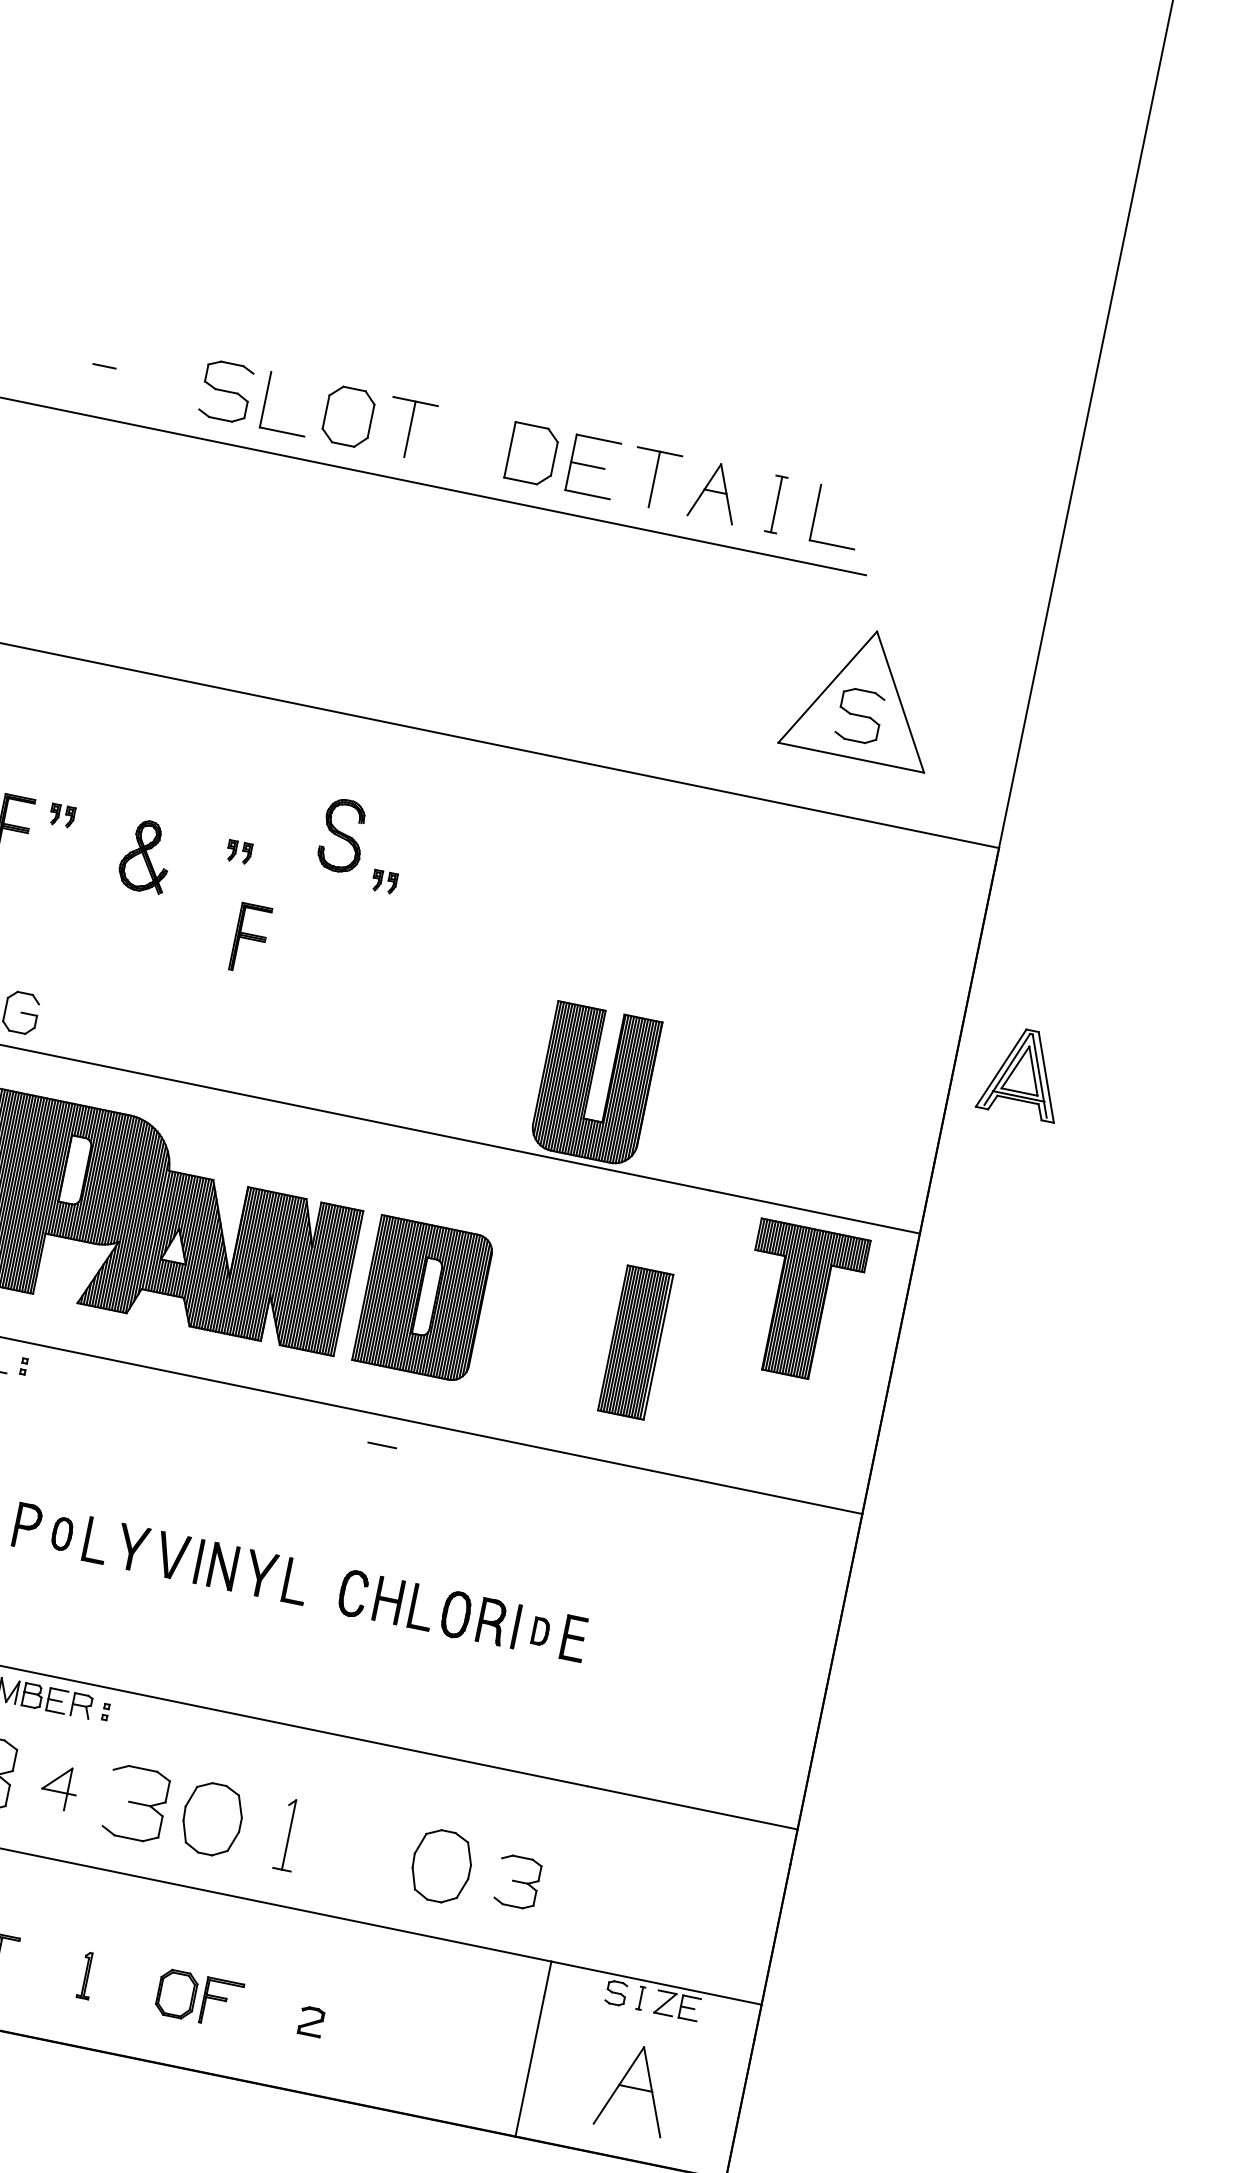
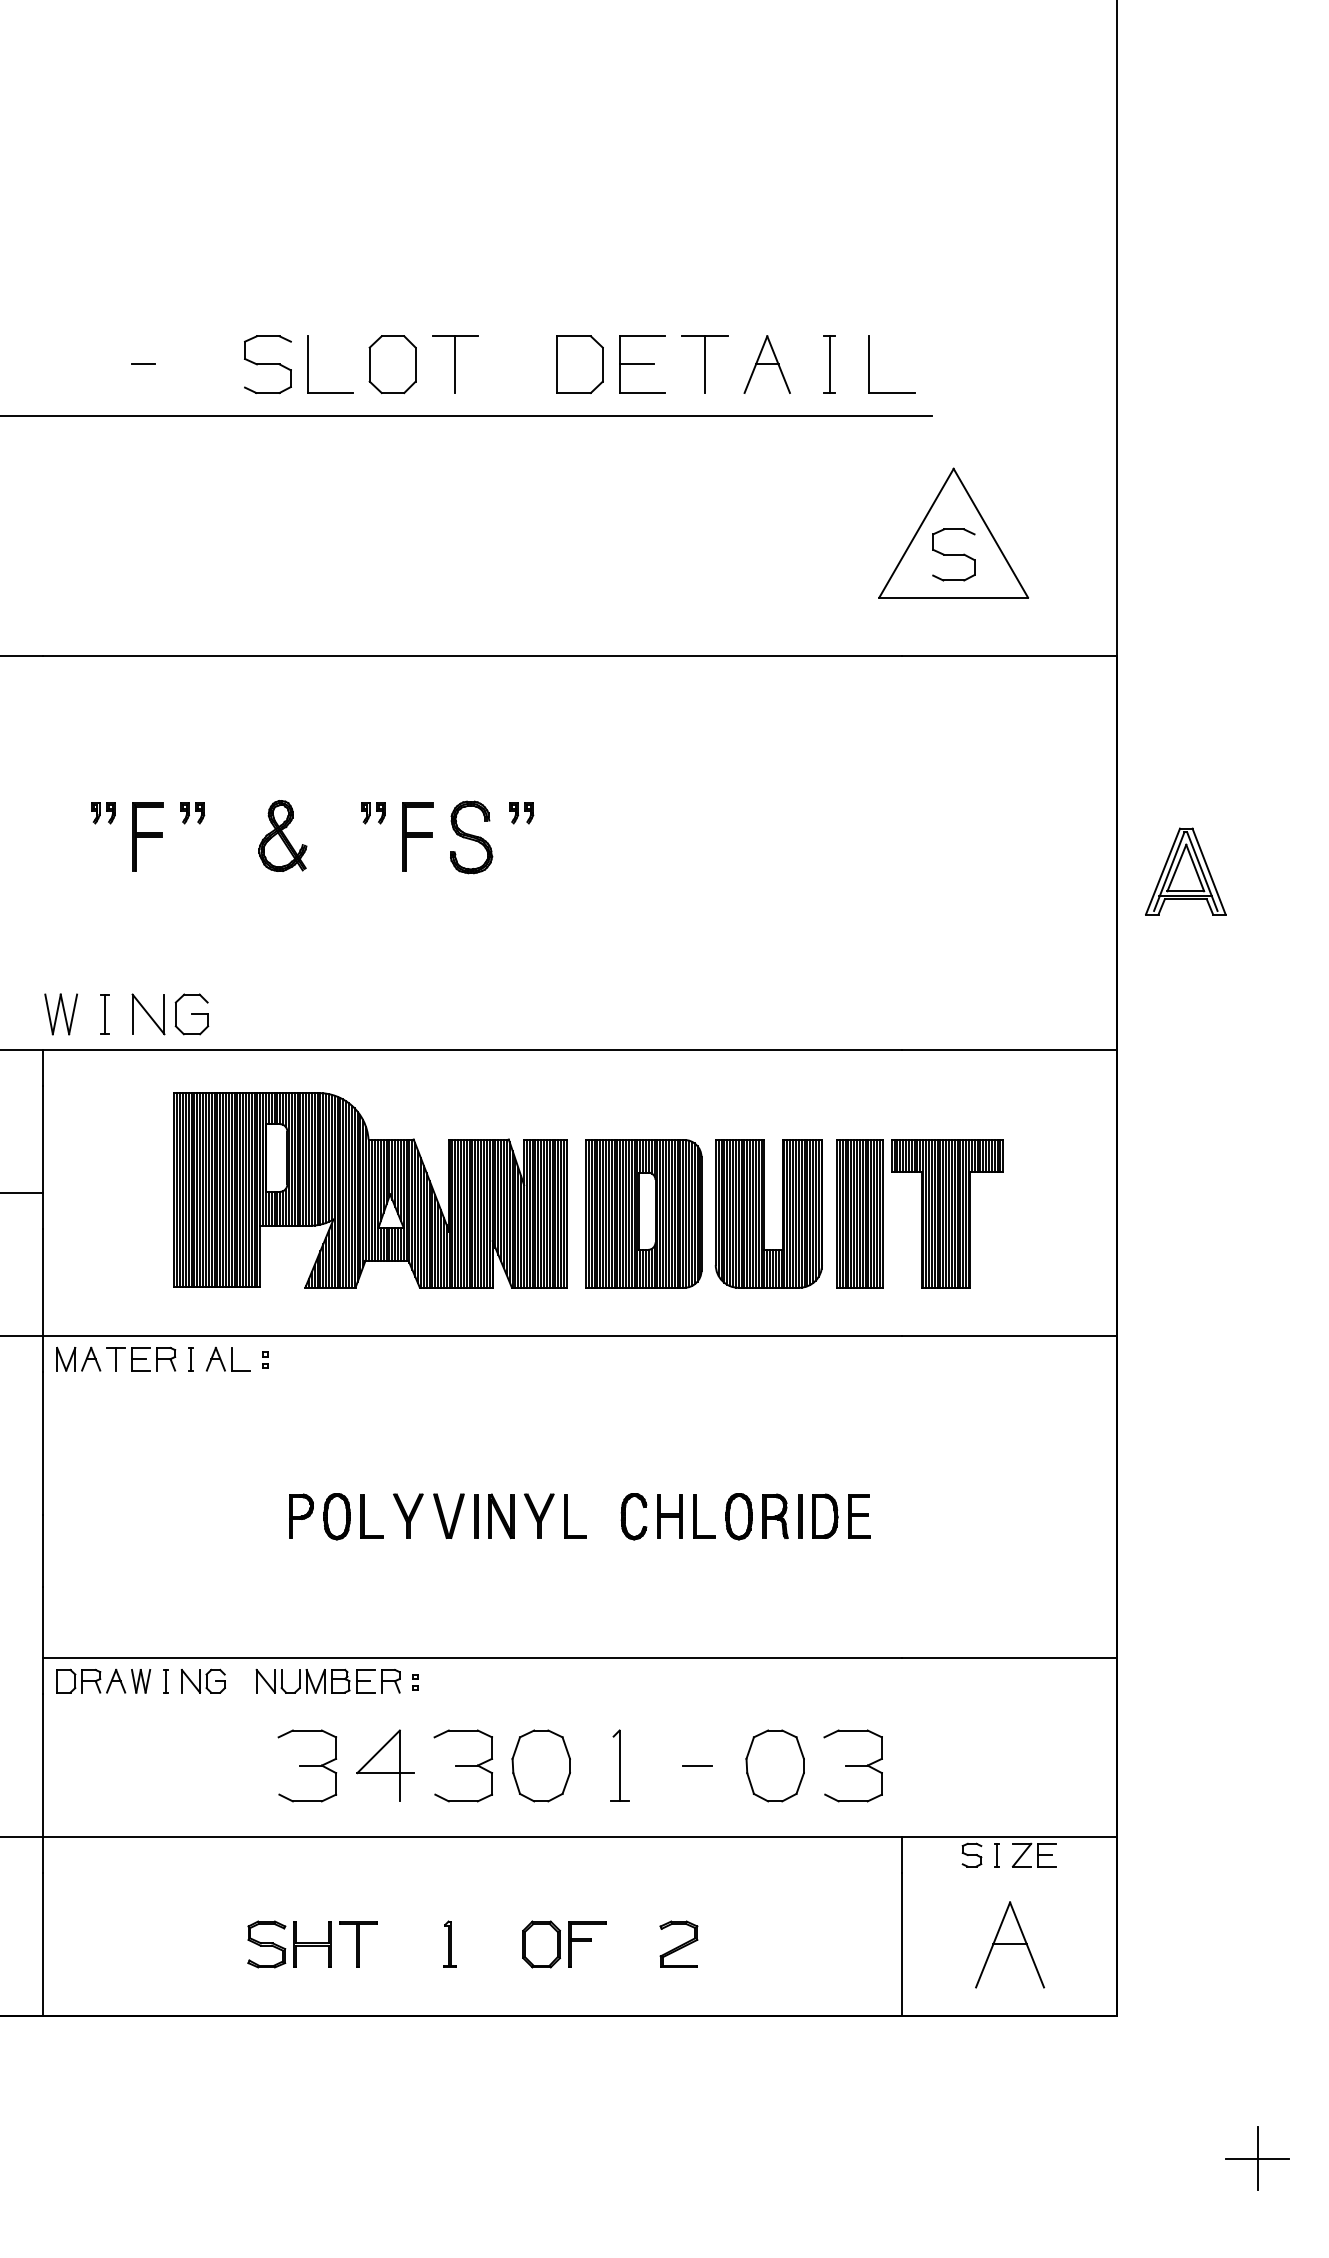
part: (342, 835) -> (471, 837), moved
part: (250, 938) -> (417, 836), moved
part: (595, 1083) -> (768, 1213), moved
part: (801, 1301) -> (947, 1213), moved
line: (382, 1445) -> (697, 1765), moved
part: (61, 1533) -> (336, 1516), size x1.43
part: (541, 1631) -> (825, 1515), size x1.67
part: (59, 1787) -> (385, 1765), size x1.67
part: (517, 1881) -> (852, 1765), size x1.43
part: (311, 2020) -> (678, 1943), size x1.67

